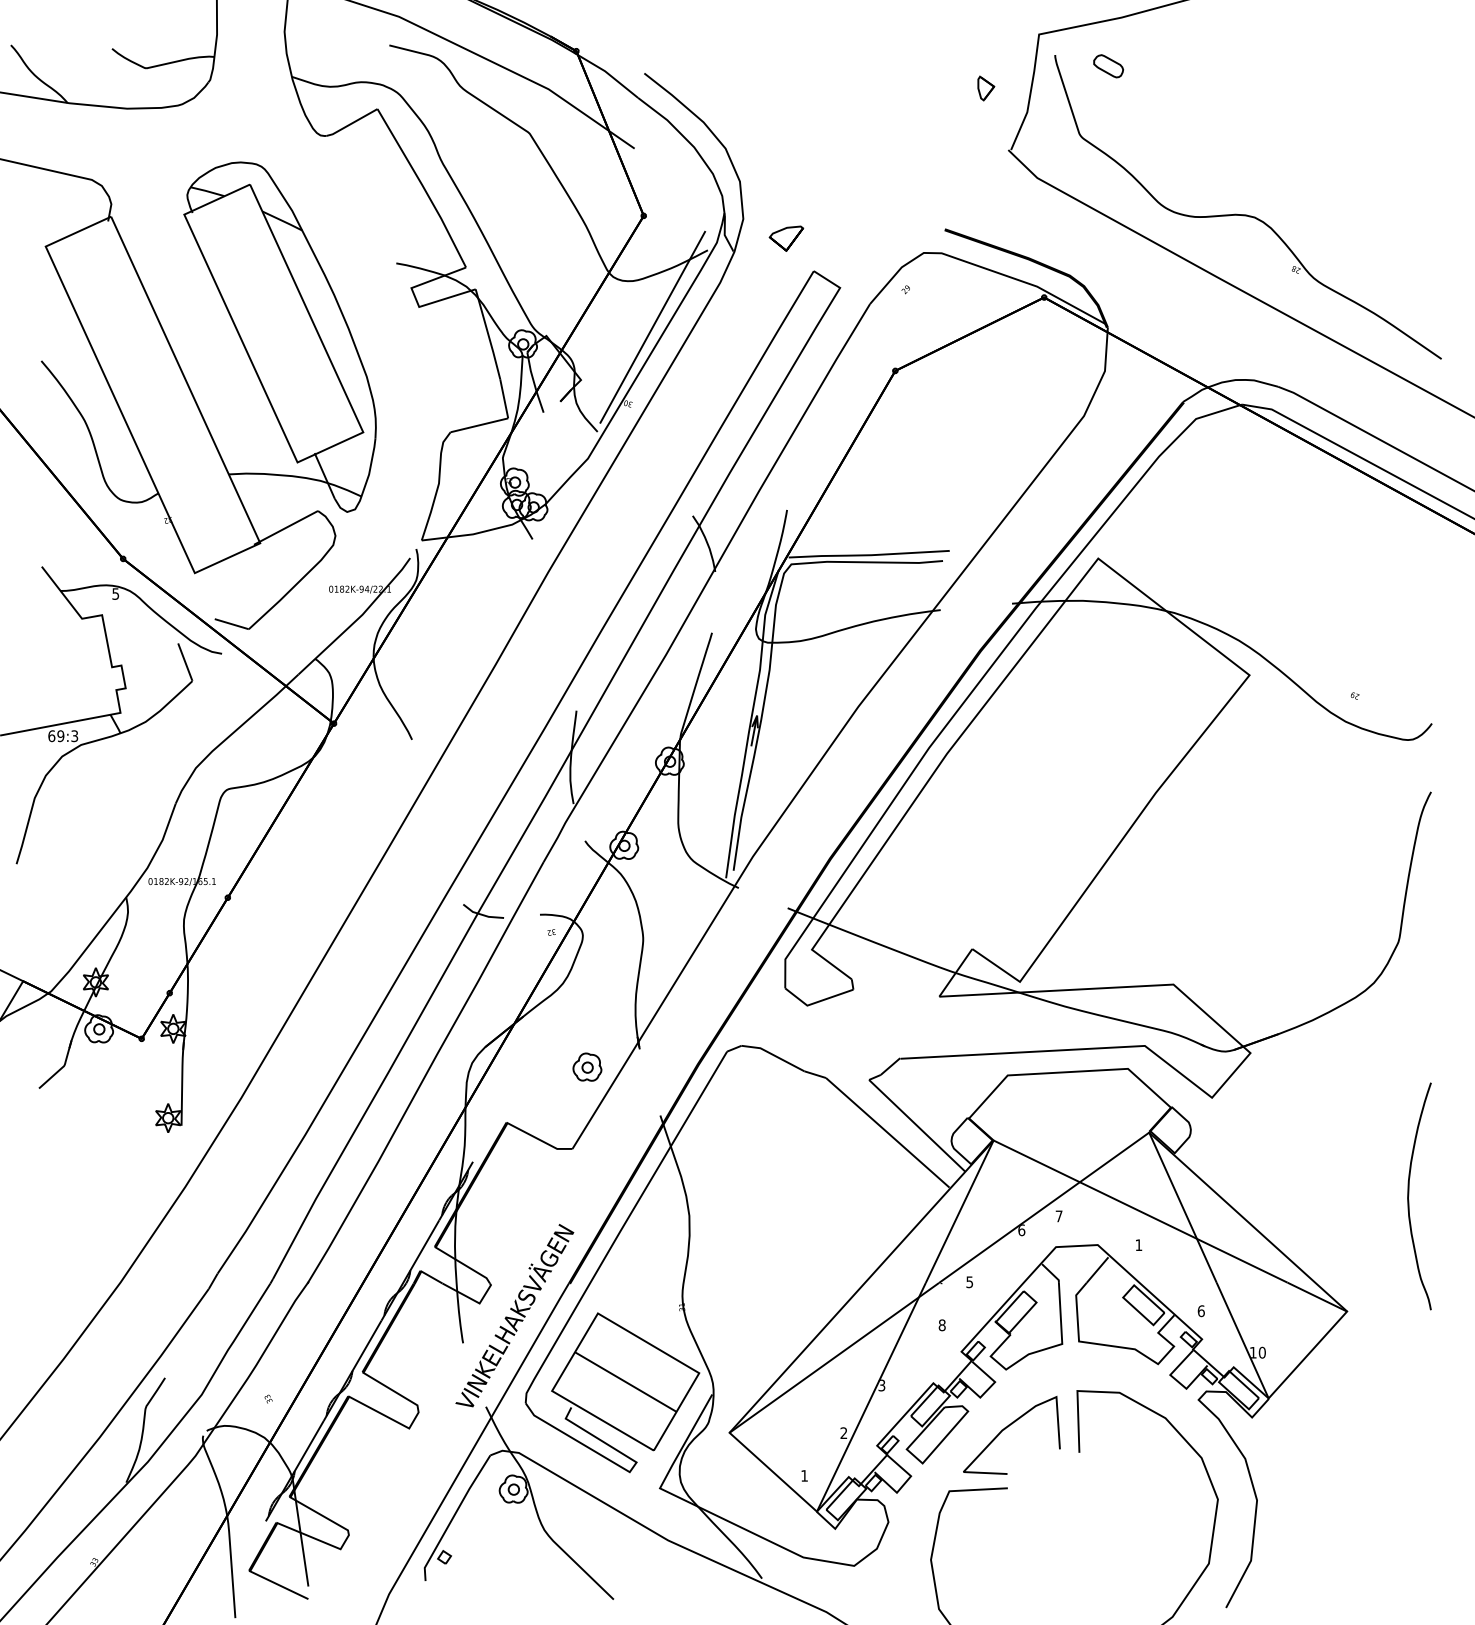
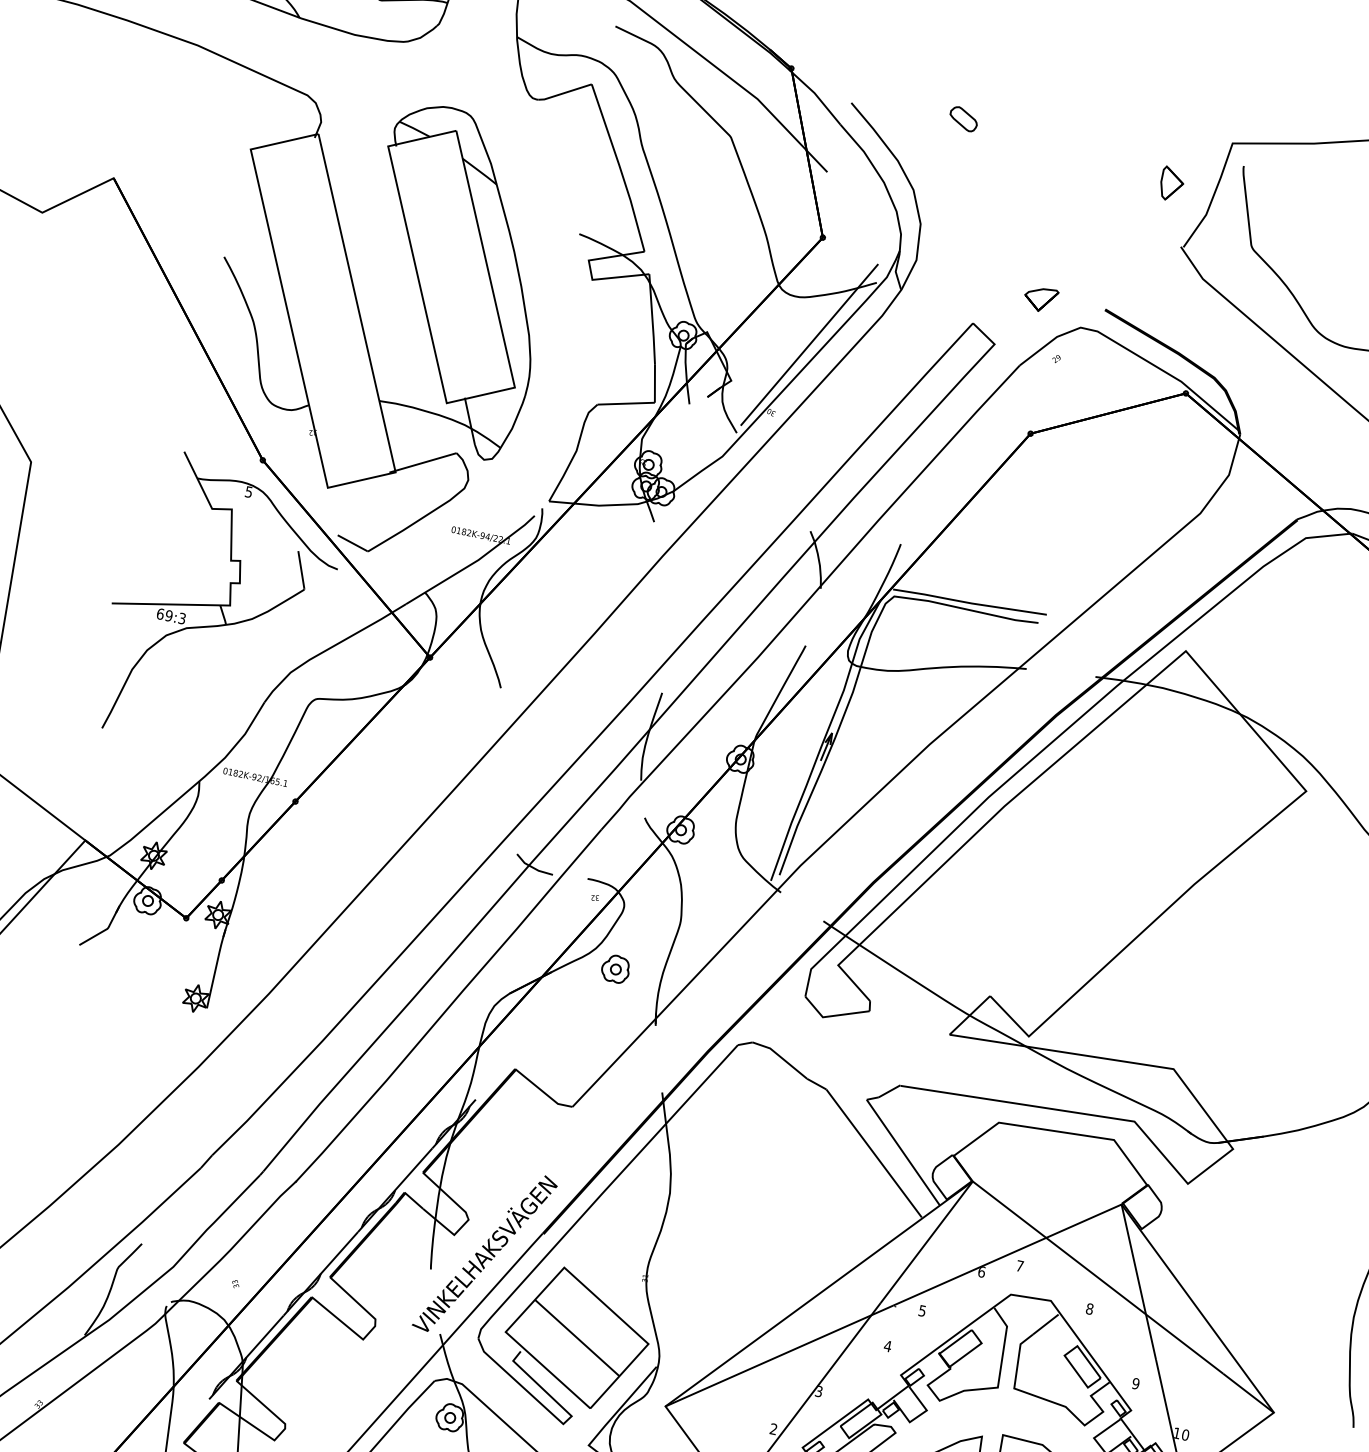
part: (1108, 66) -> (963, 119), moved
part: (986, 88) -> (1172, 184), size x1.43
part: (786, 238) -> (1040, 299), moved
part: (587, 1066) -> (615, 968), moved
text: (1138, 1245) -> (1089, 1309), 1 -> 8
text: (1200, 1311) -> (1135, 1383), 6 -> 9
text: (941, 1325) -> (887, 1346), 8 -> 4

